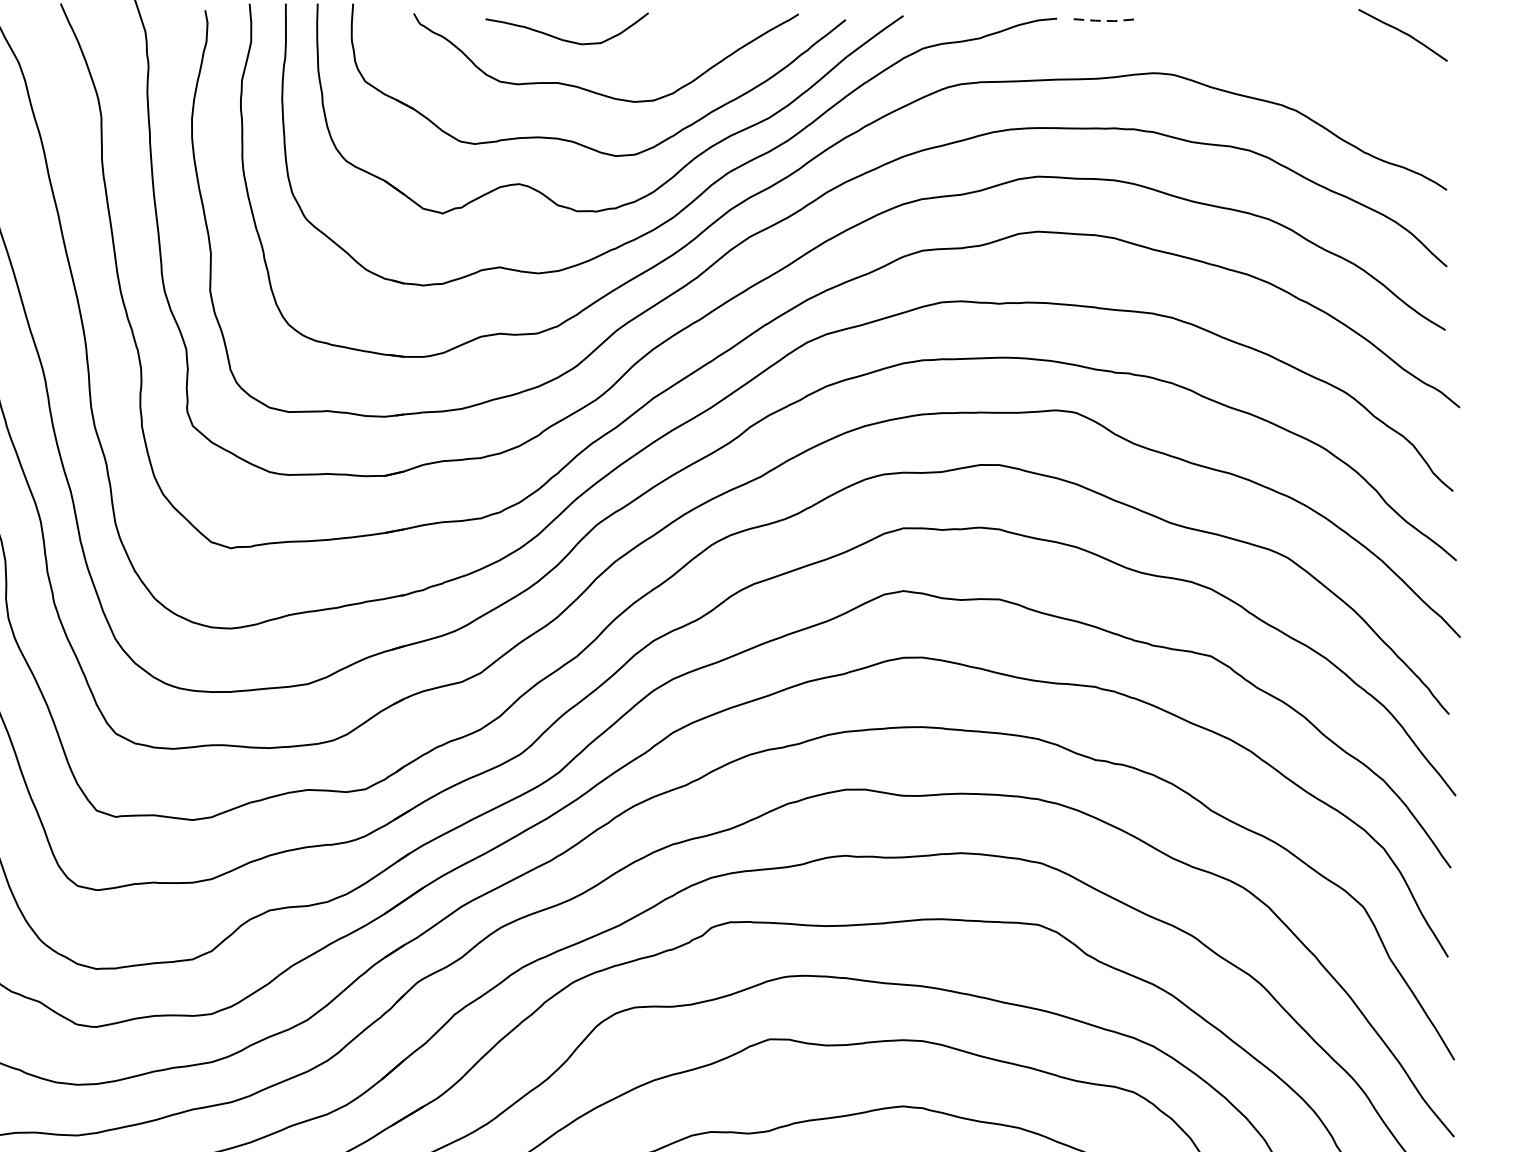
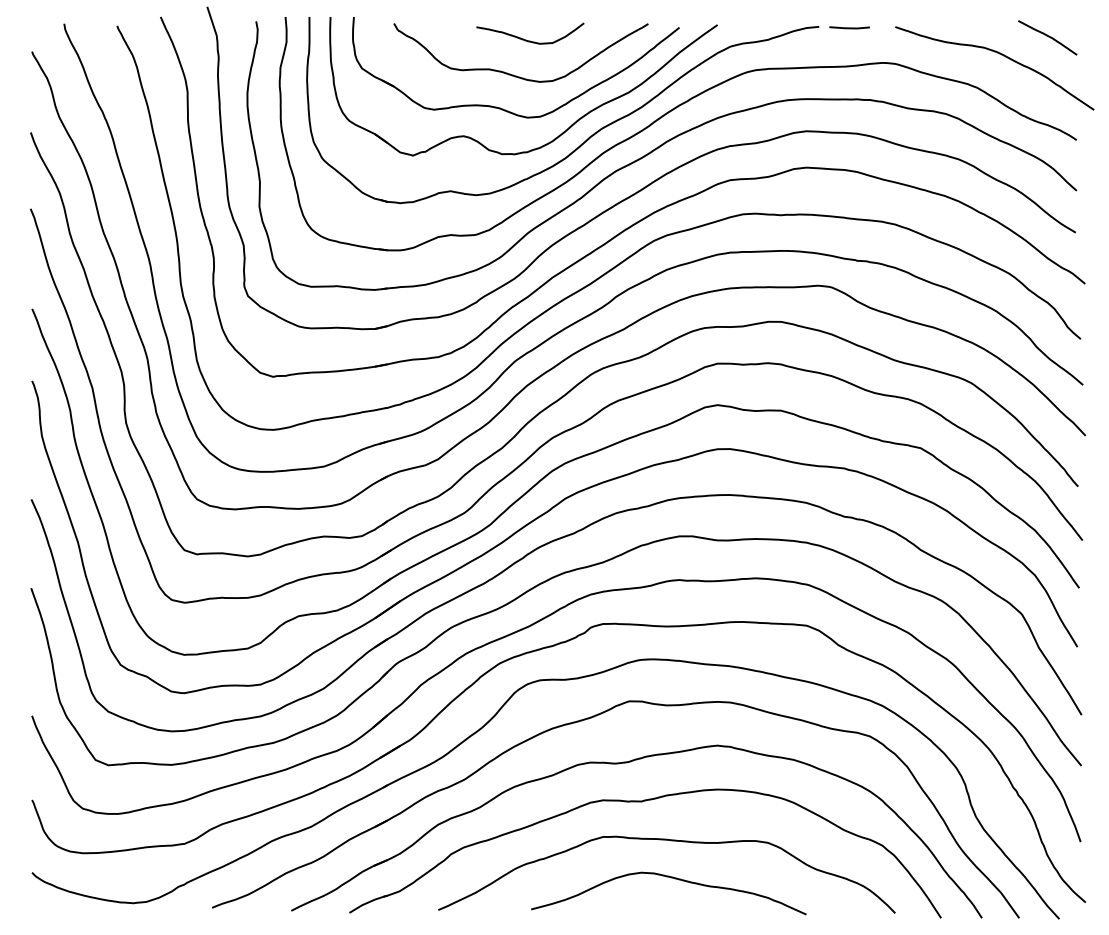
line: (1103, 21) -> (849, 28), dashed -> solid
curve: (567, 39) -> (530, 40), moved
curve: (1333, 61) -> (1001, 55), added

